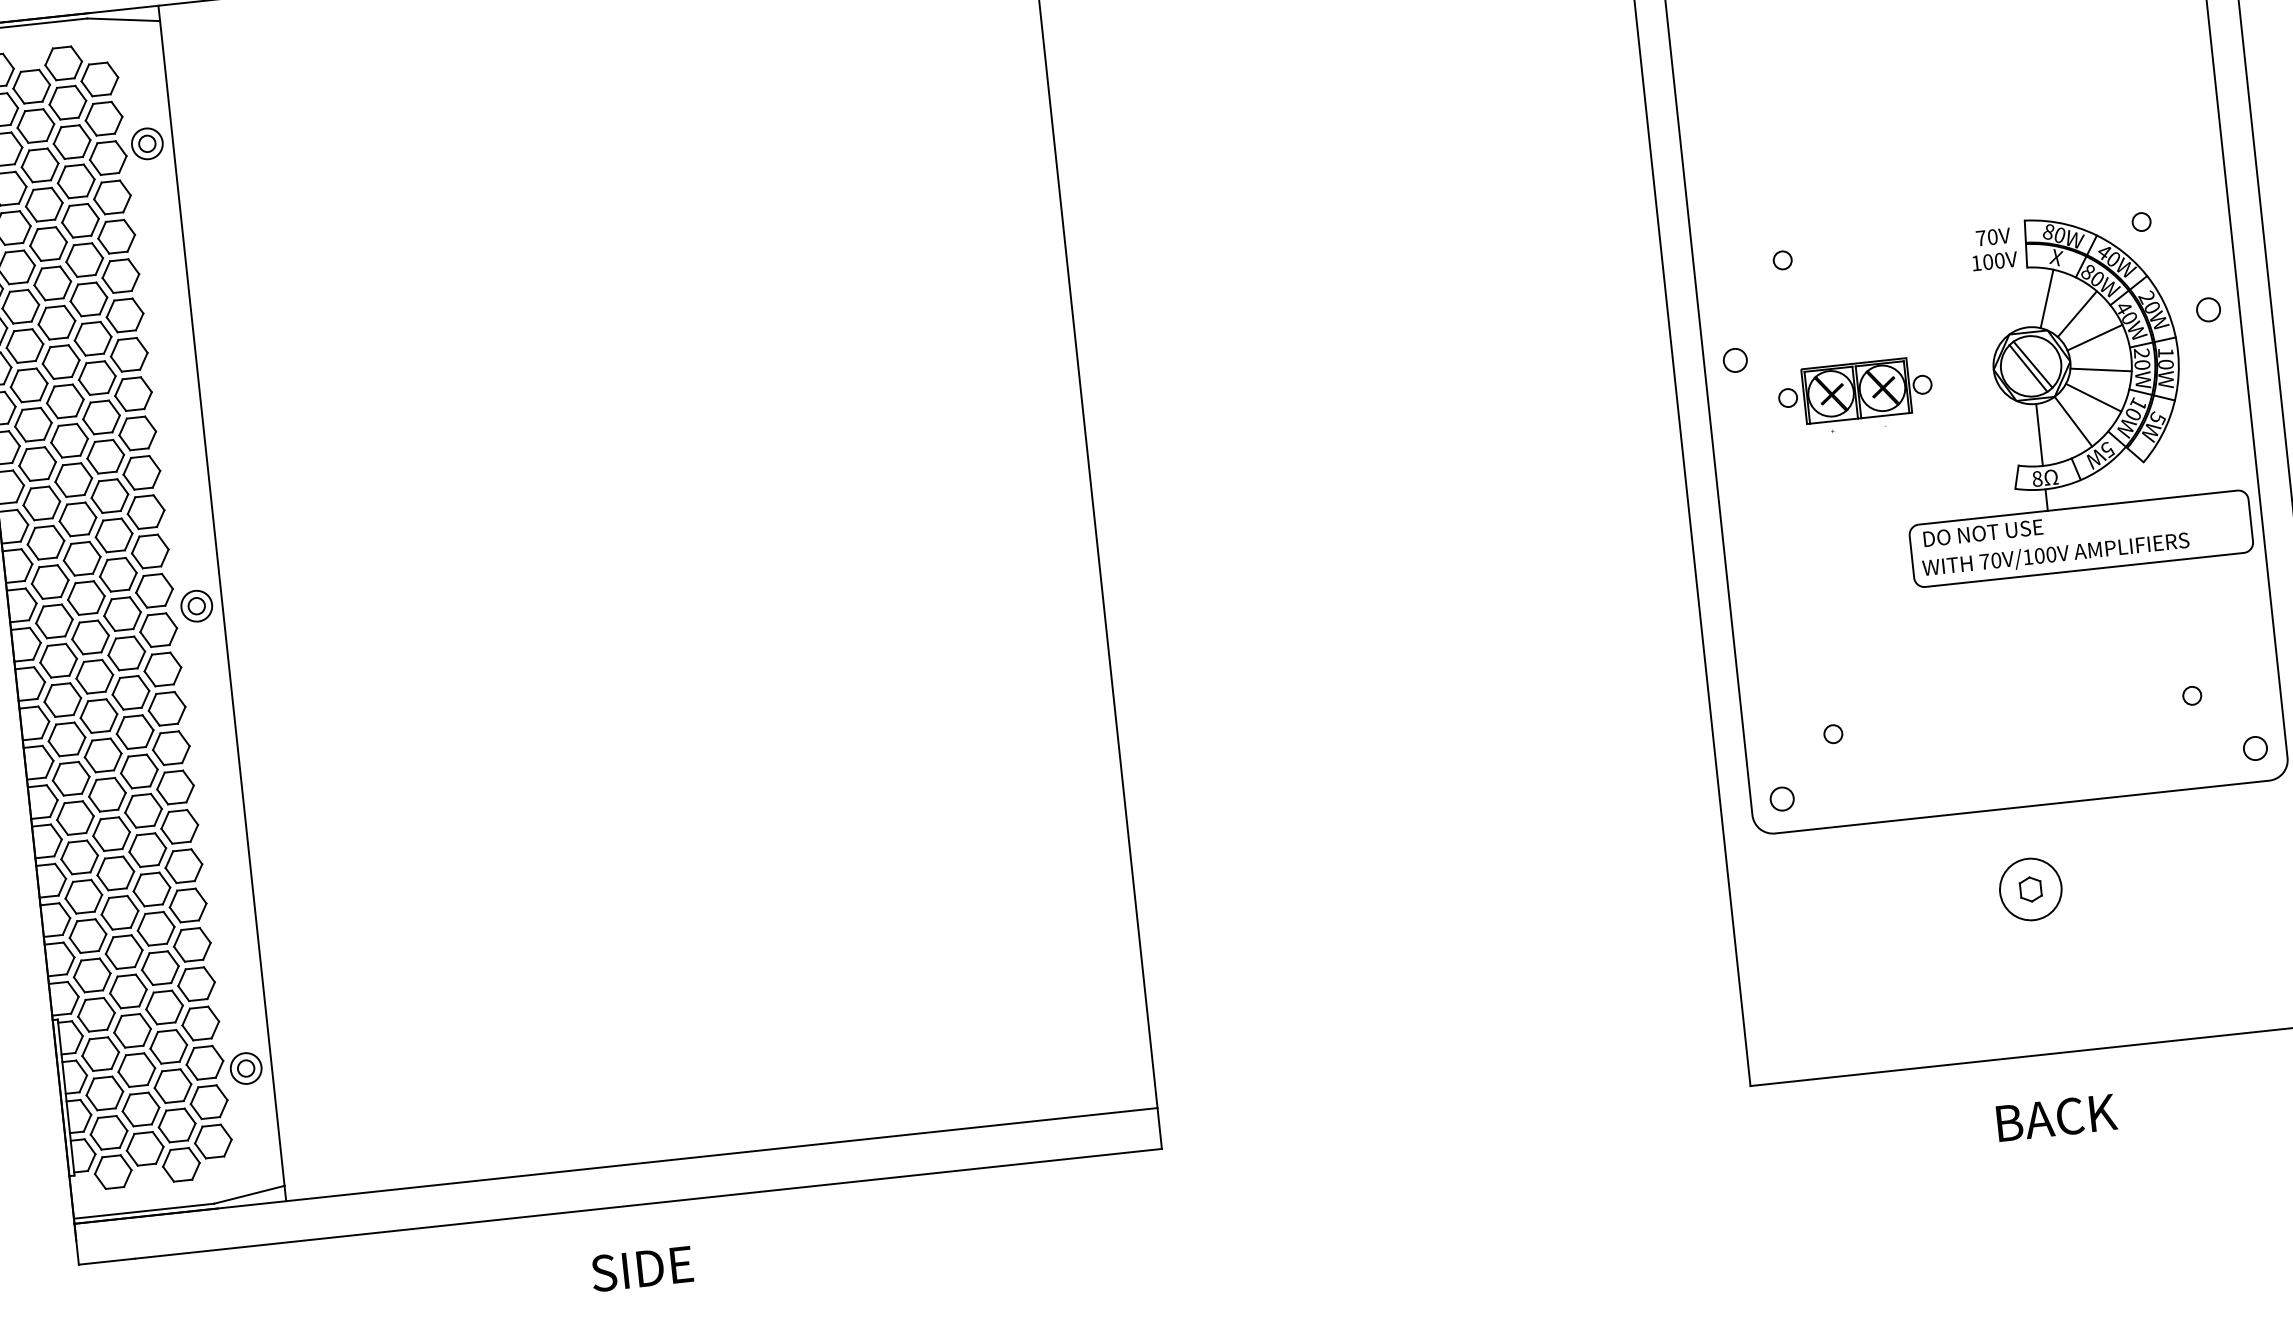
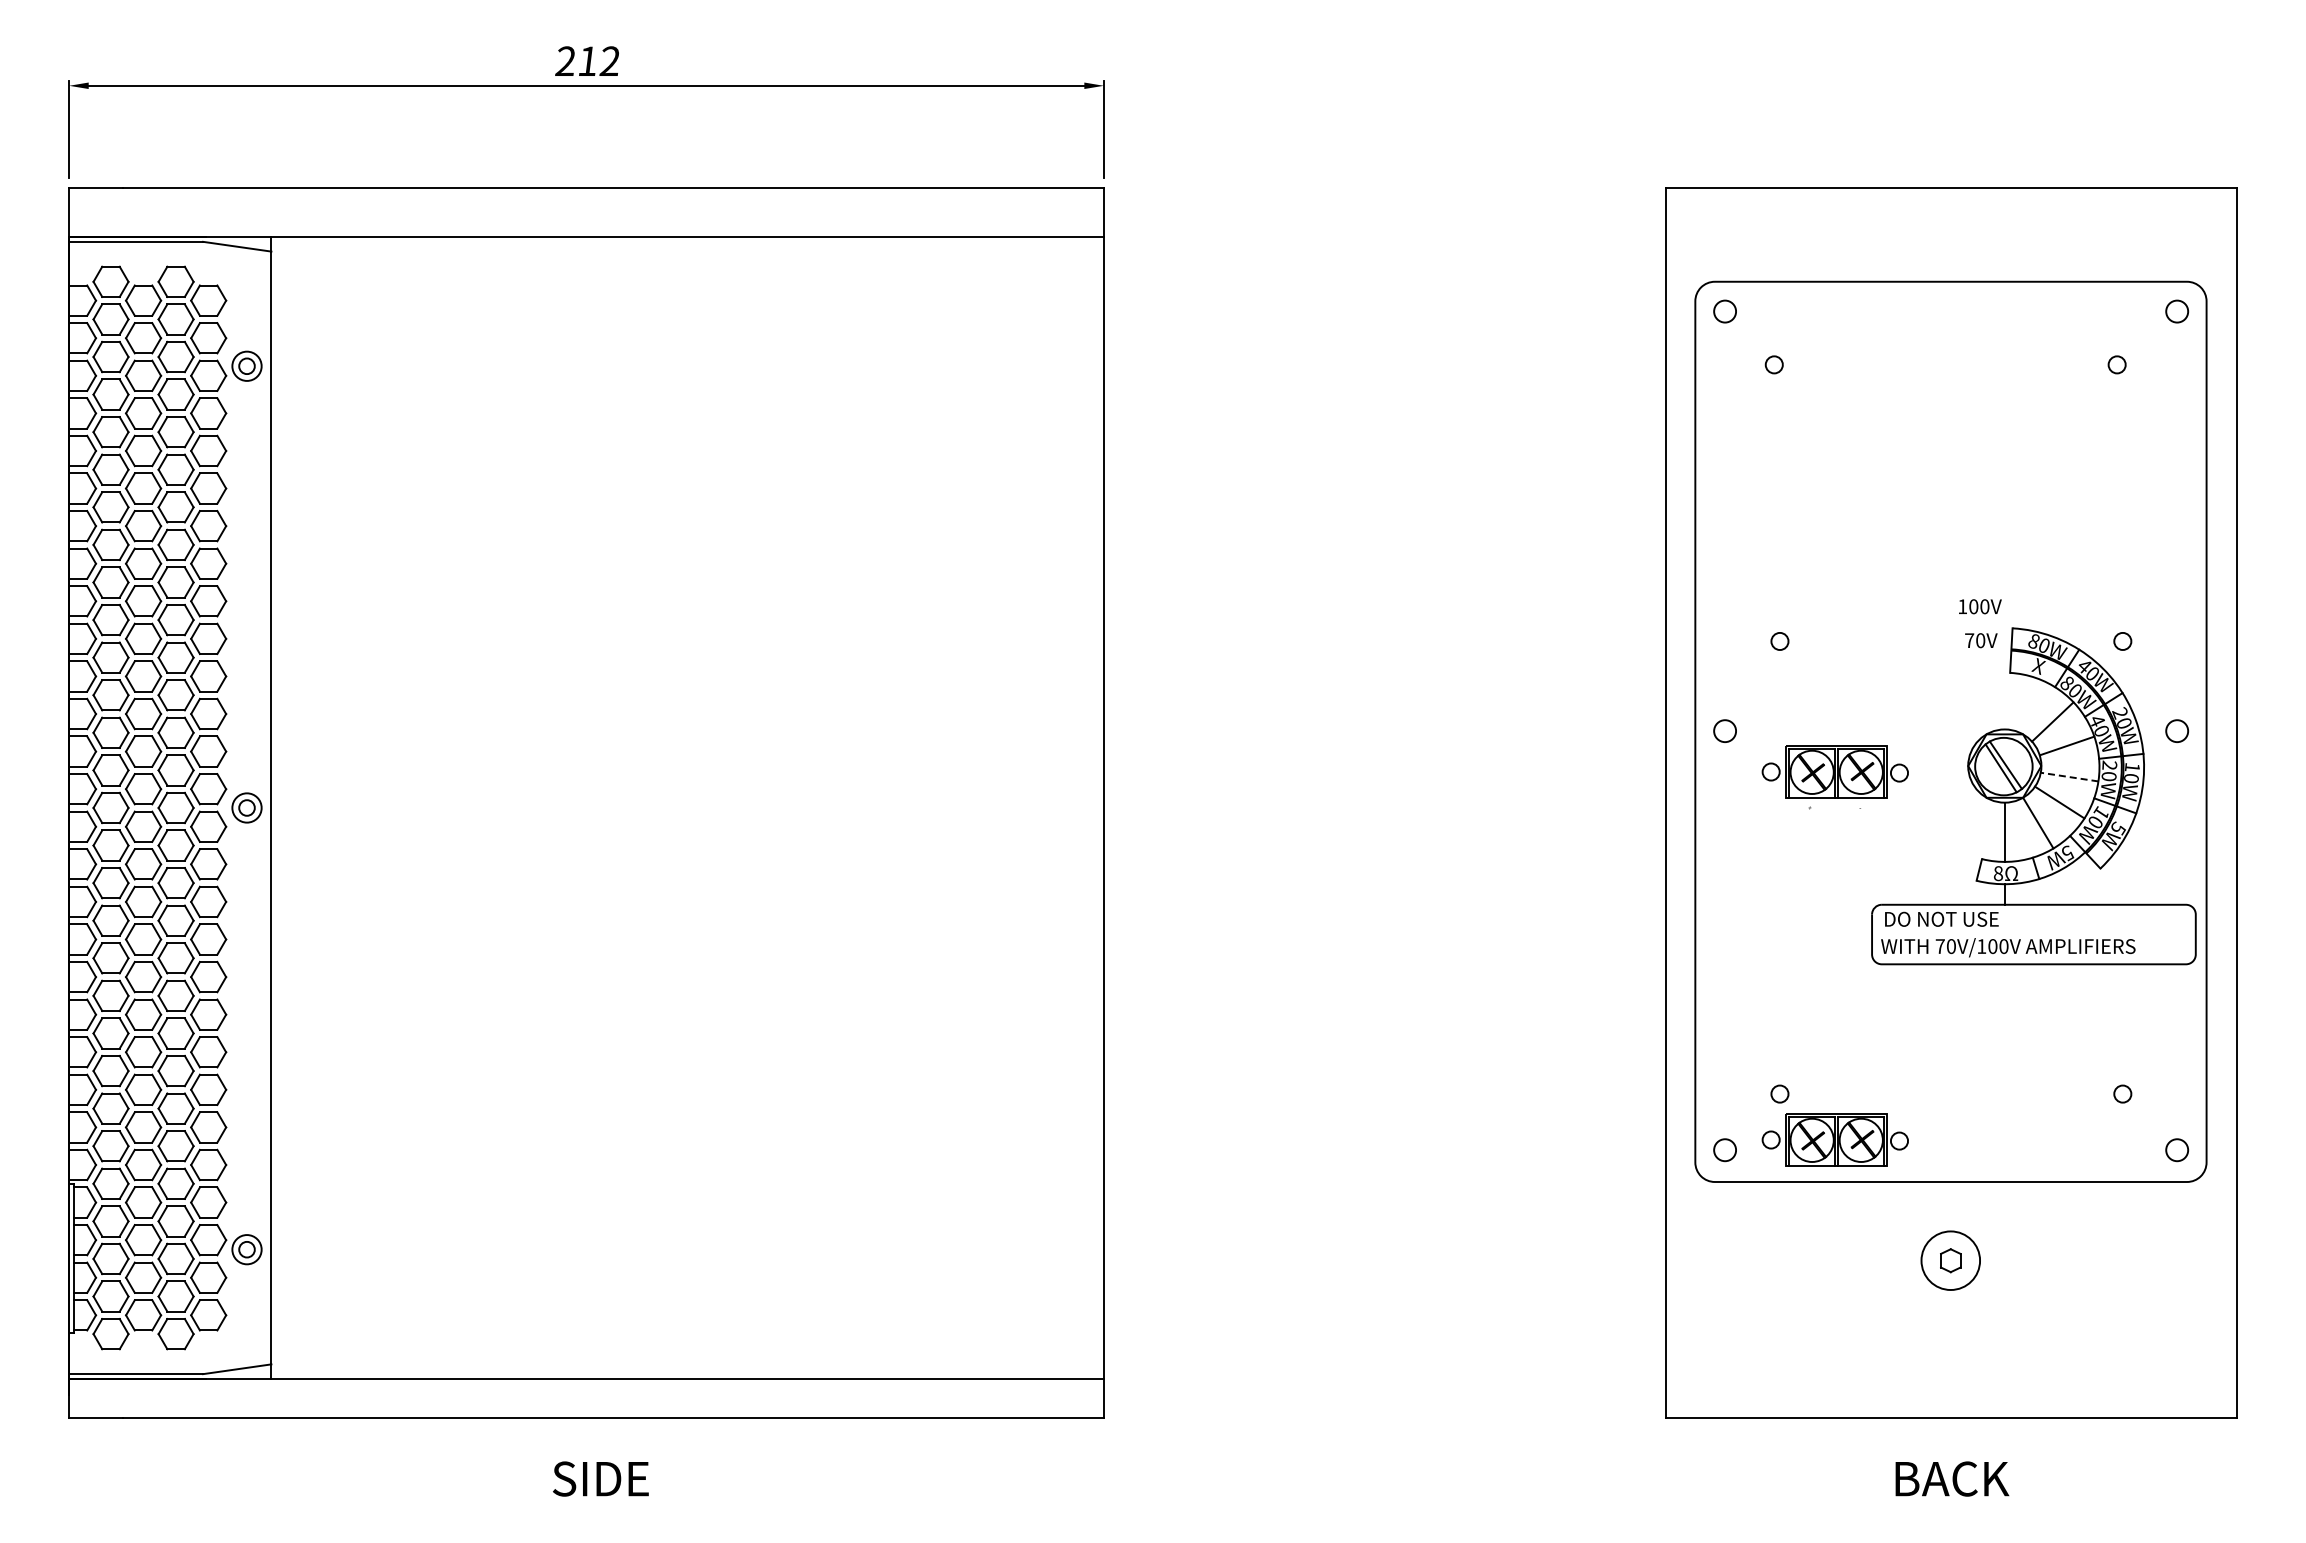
text: (1995, 261) -> (1980, 606), moved
line: (2046, 298) -> (2025, 704), removed
line: (2101, 370) -> (2069, 777), solid -> dashed
part: (1895, 775) -> (1834, 1139), added

